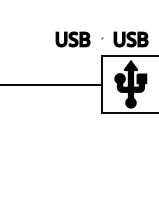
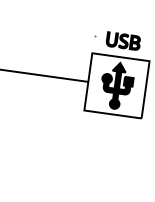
part: (72, 39) -> (65, 33), removed

